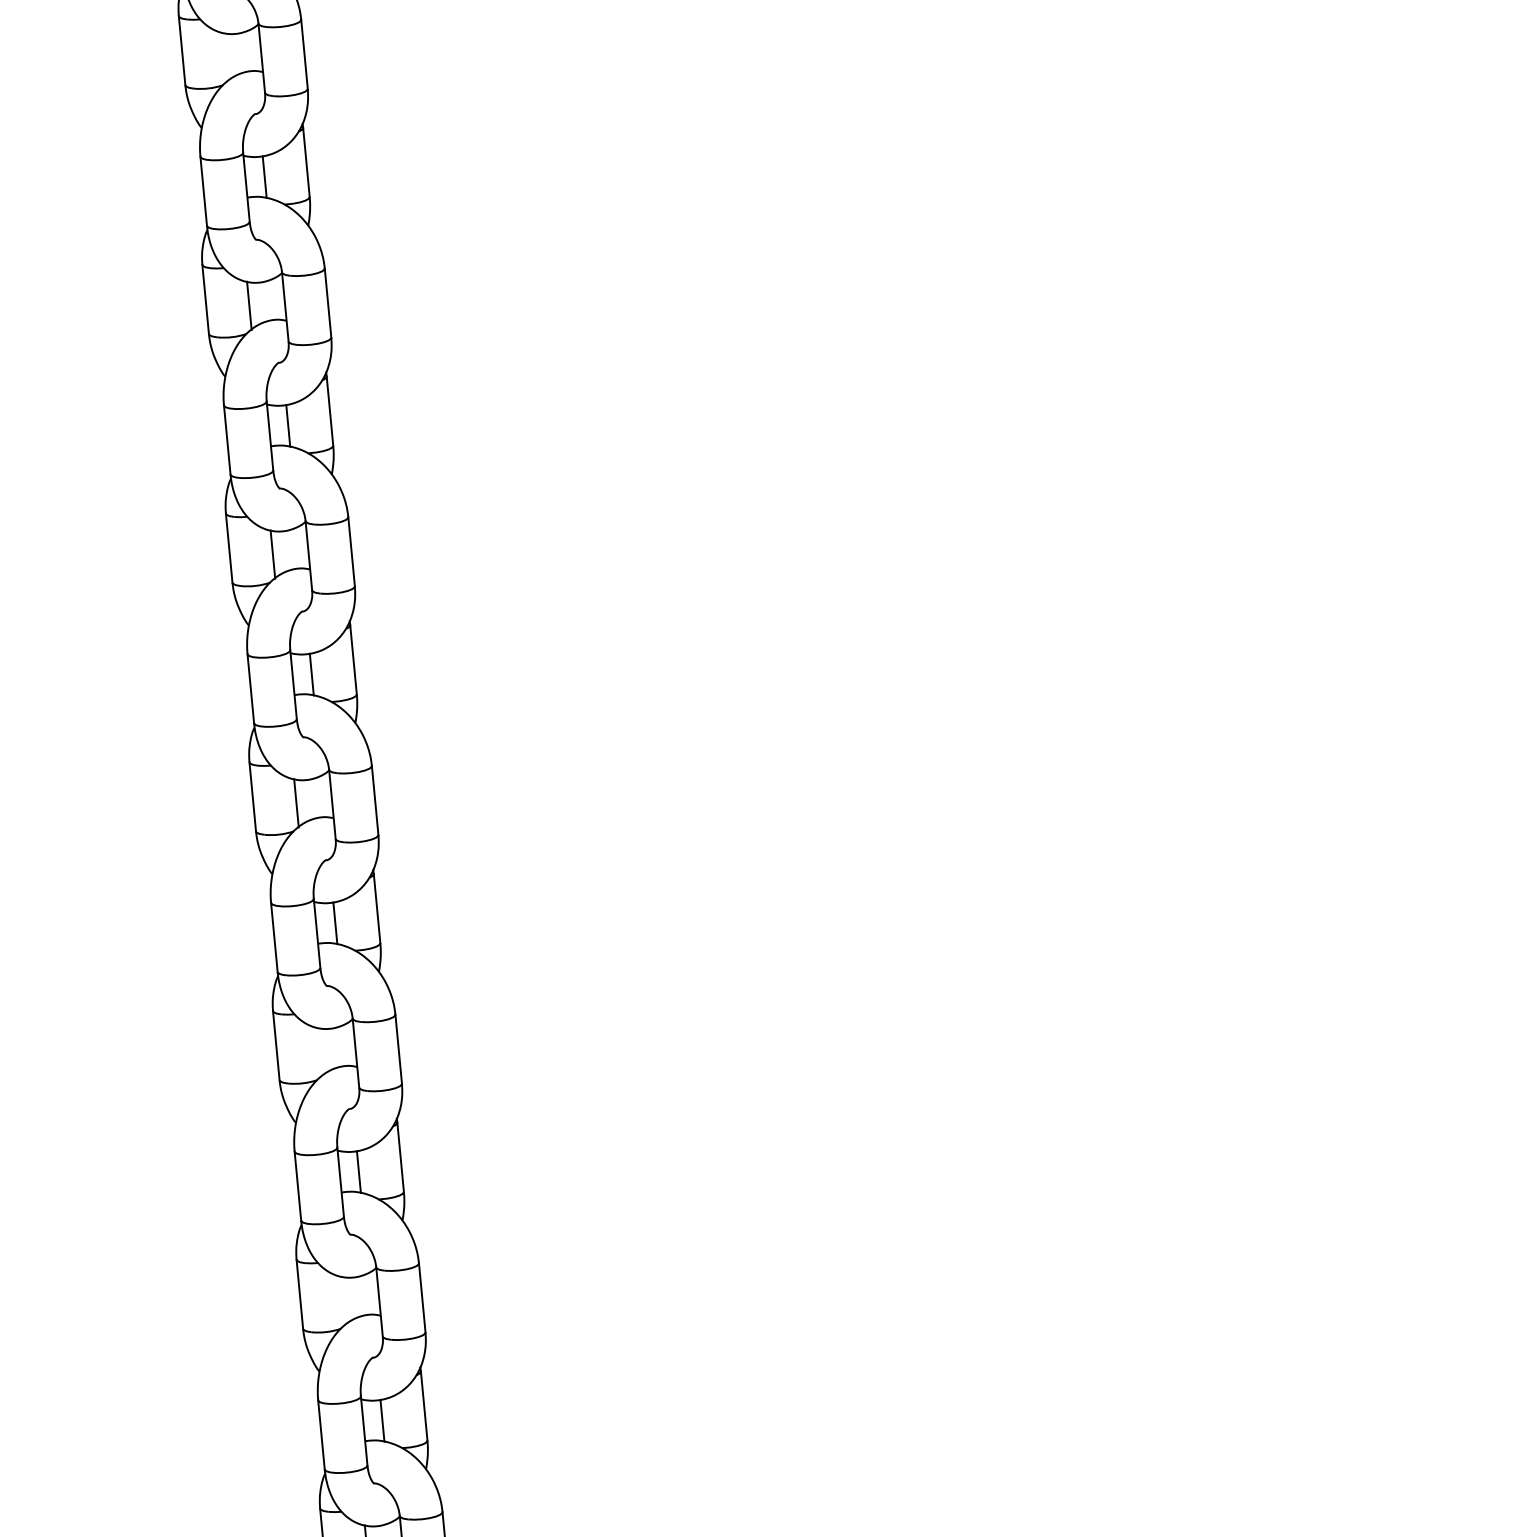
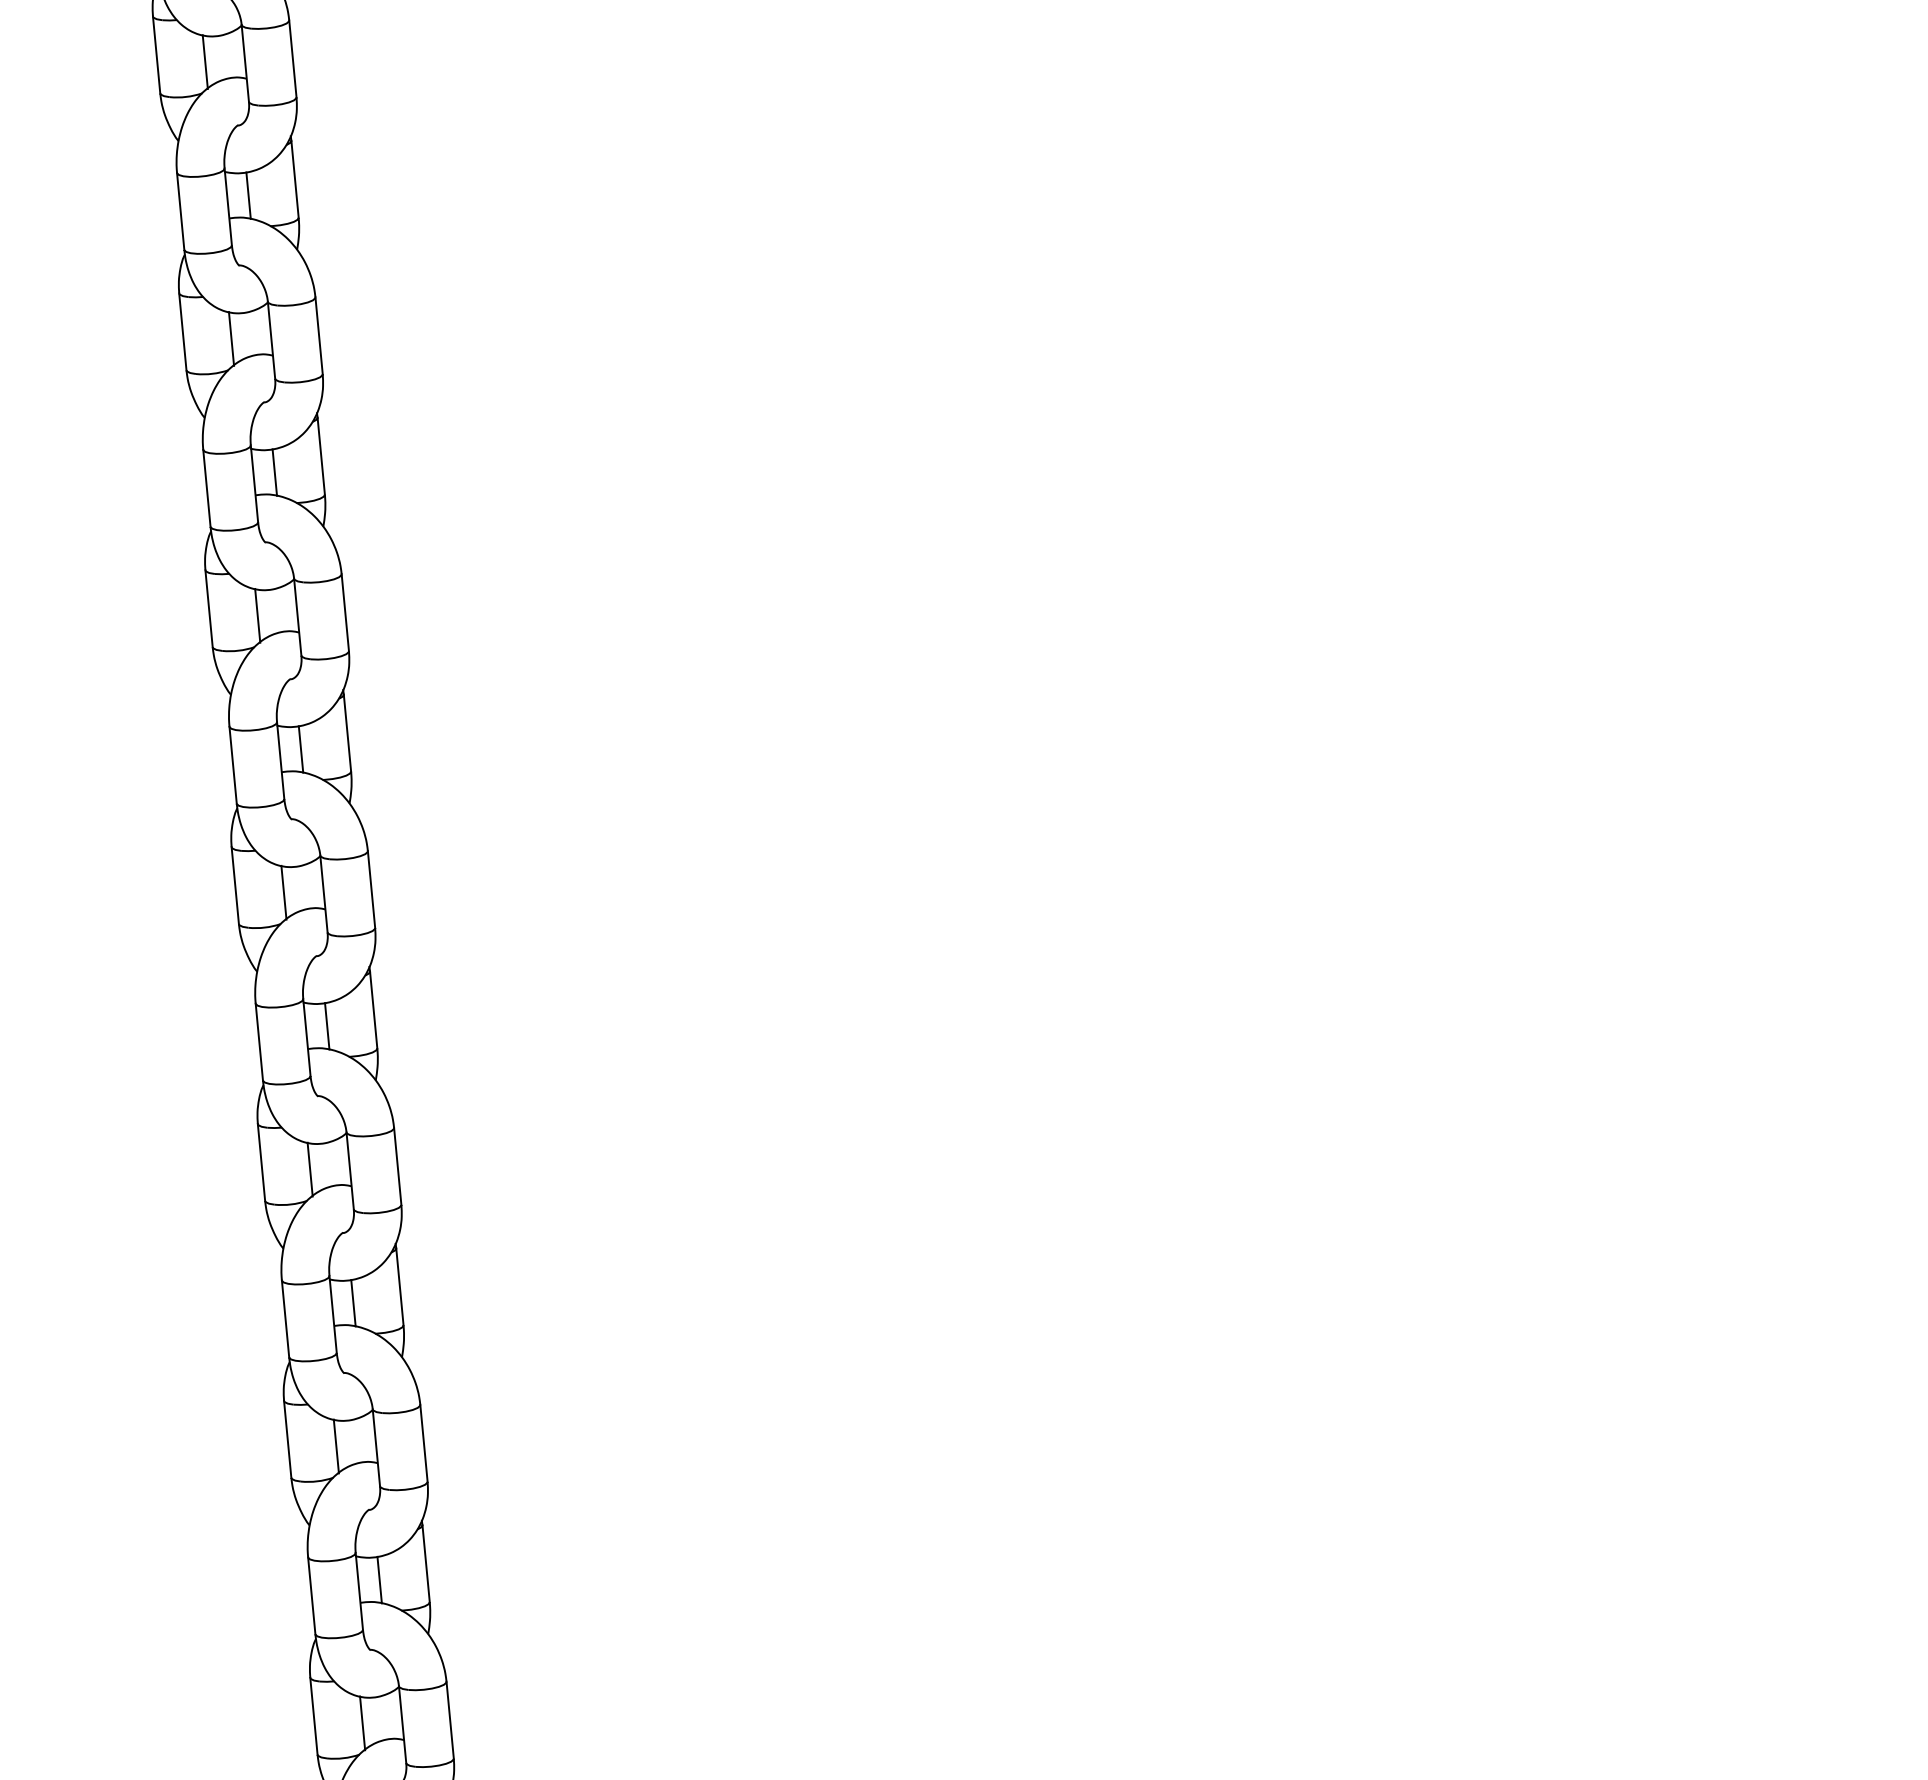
line: (225, 56) -> (204, 61), added
line: (319, 1051) -> (309, 1169), added
line: (342, 1300) -> (335, 1446), added

